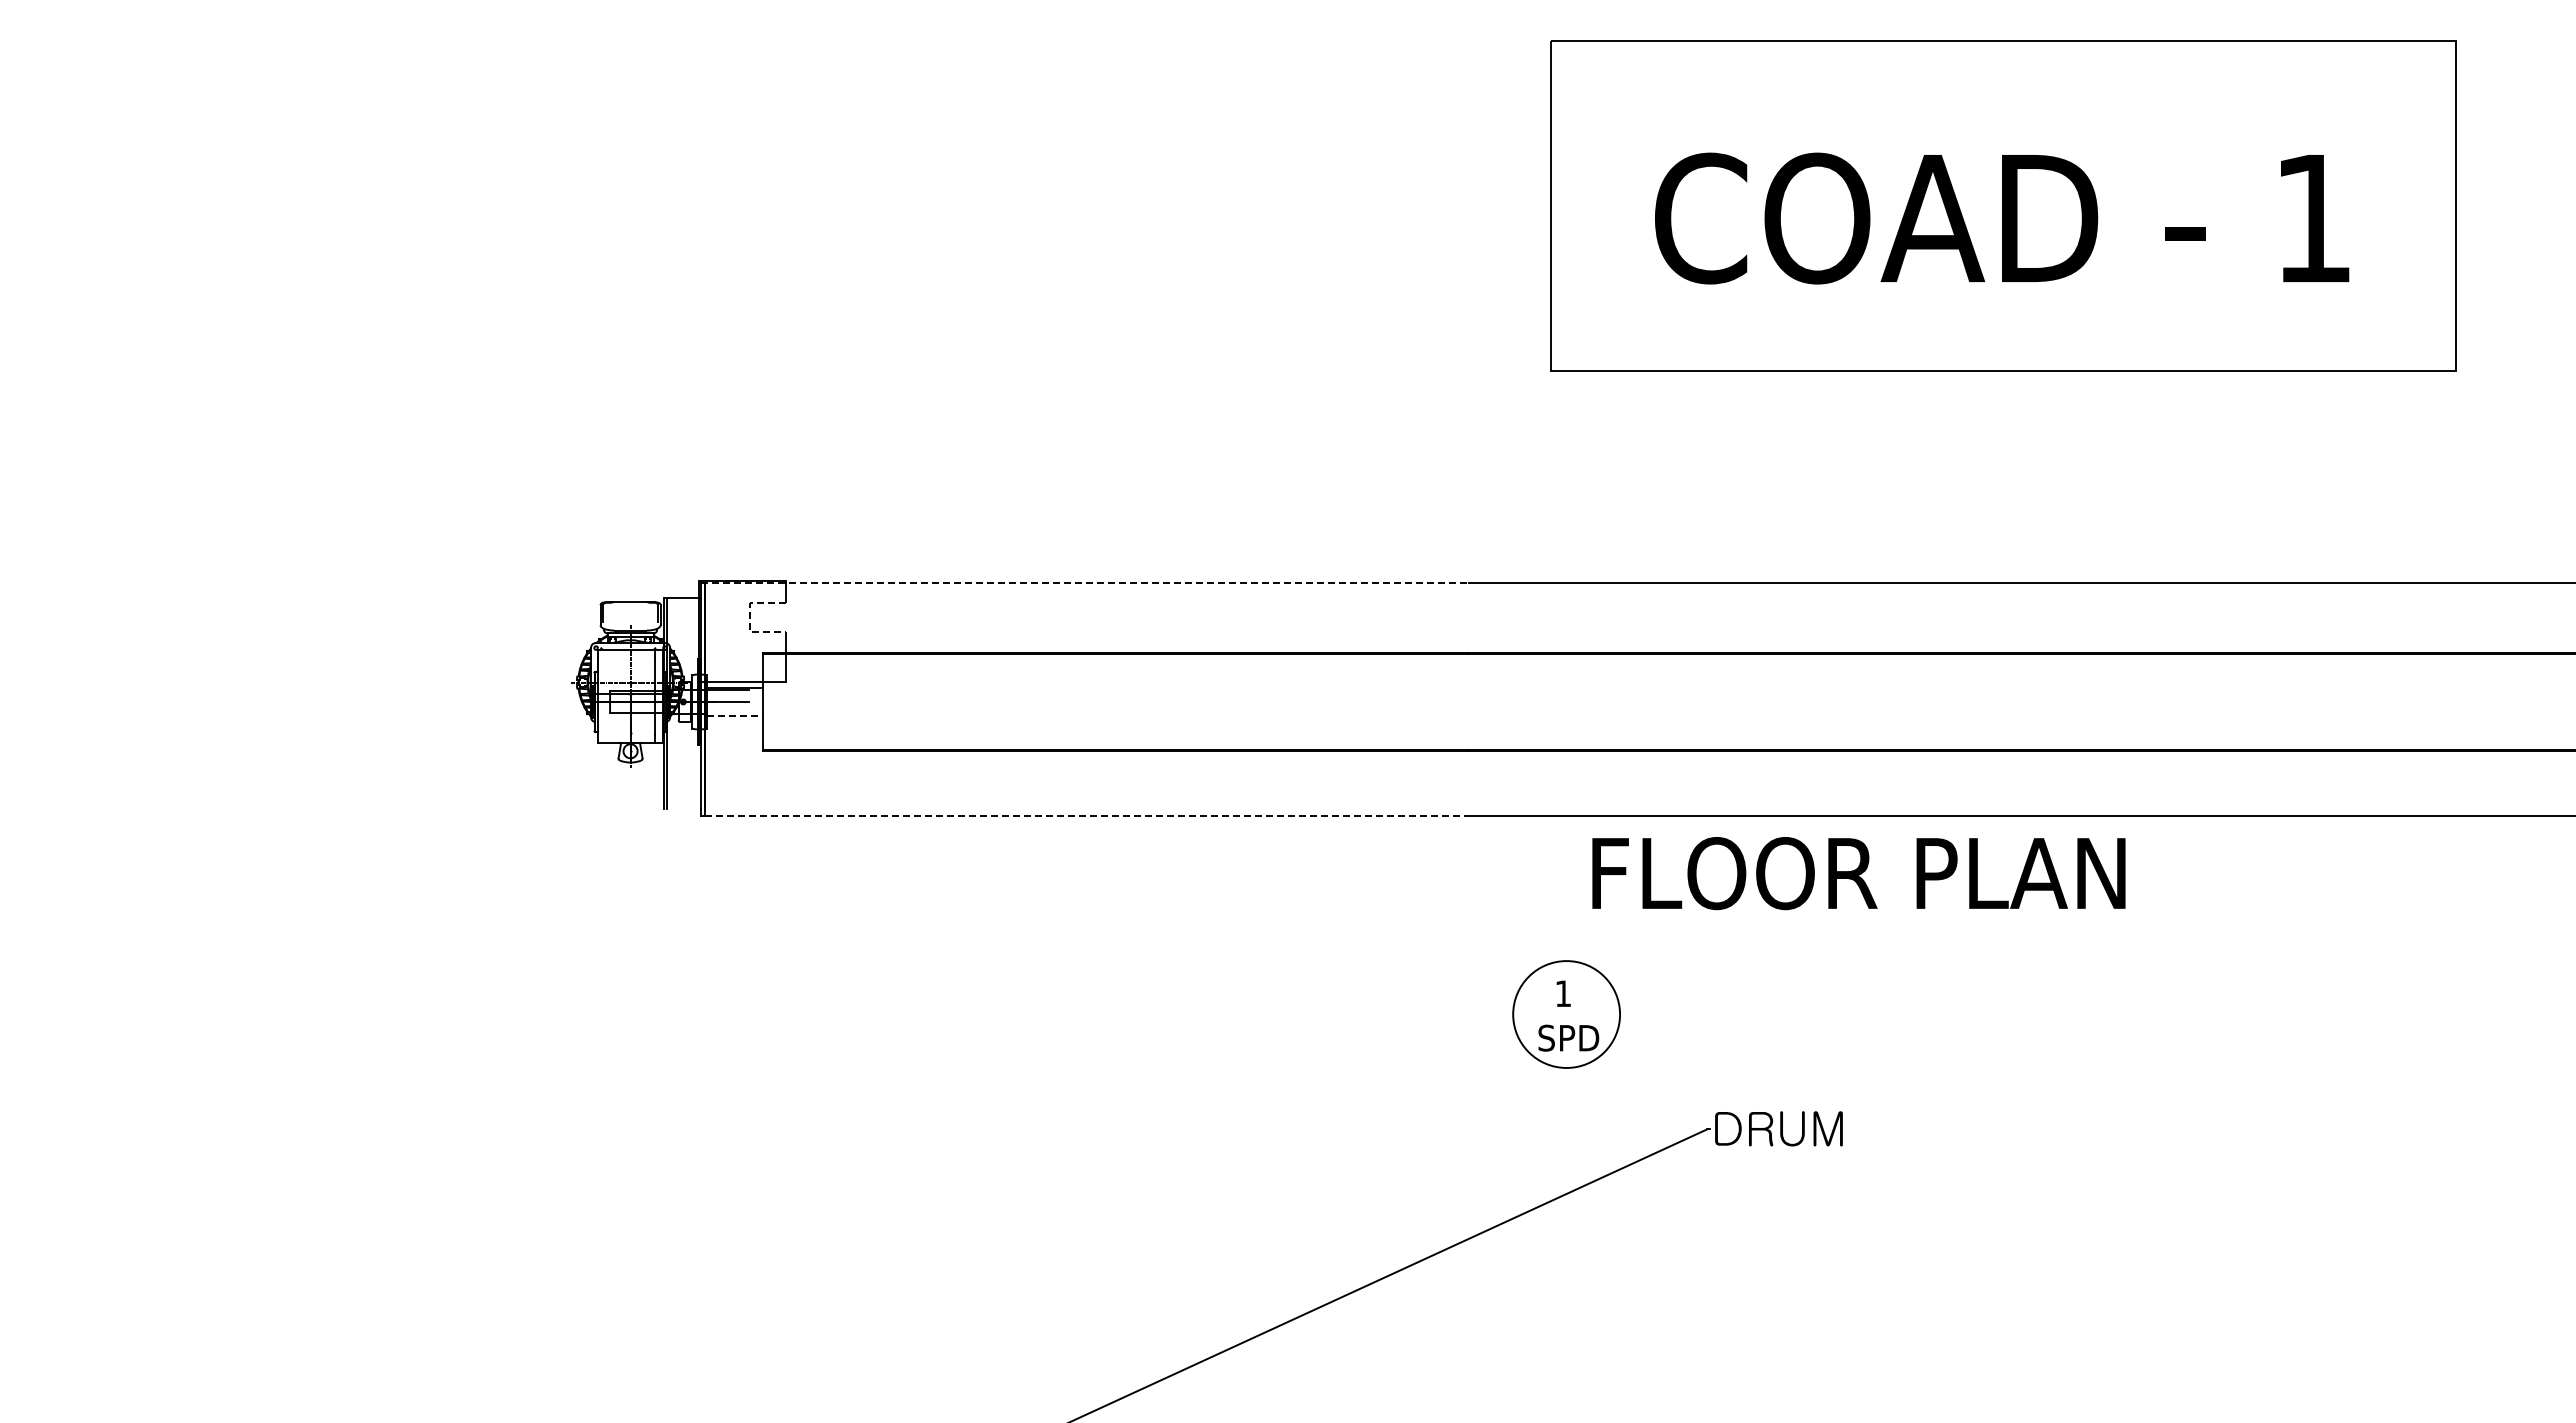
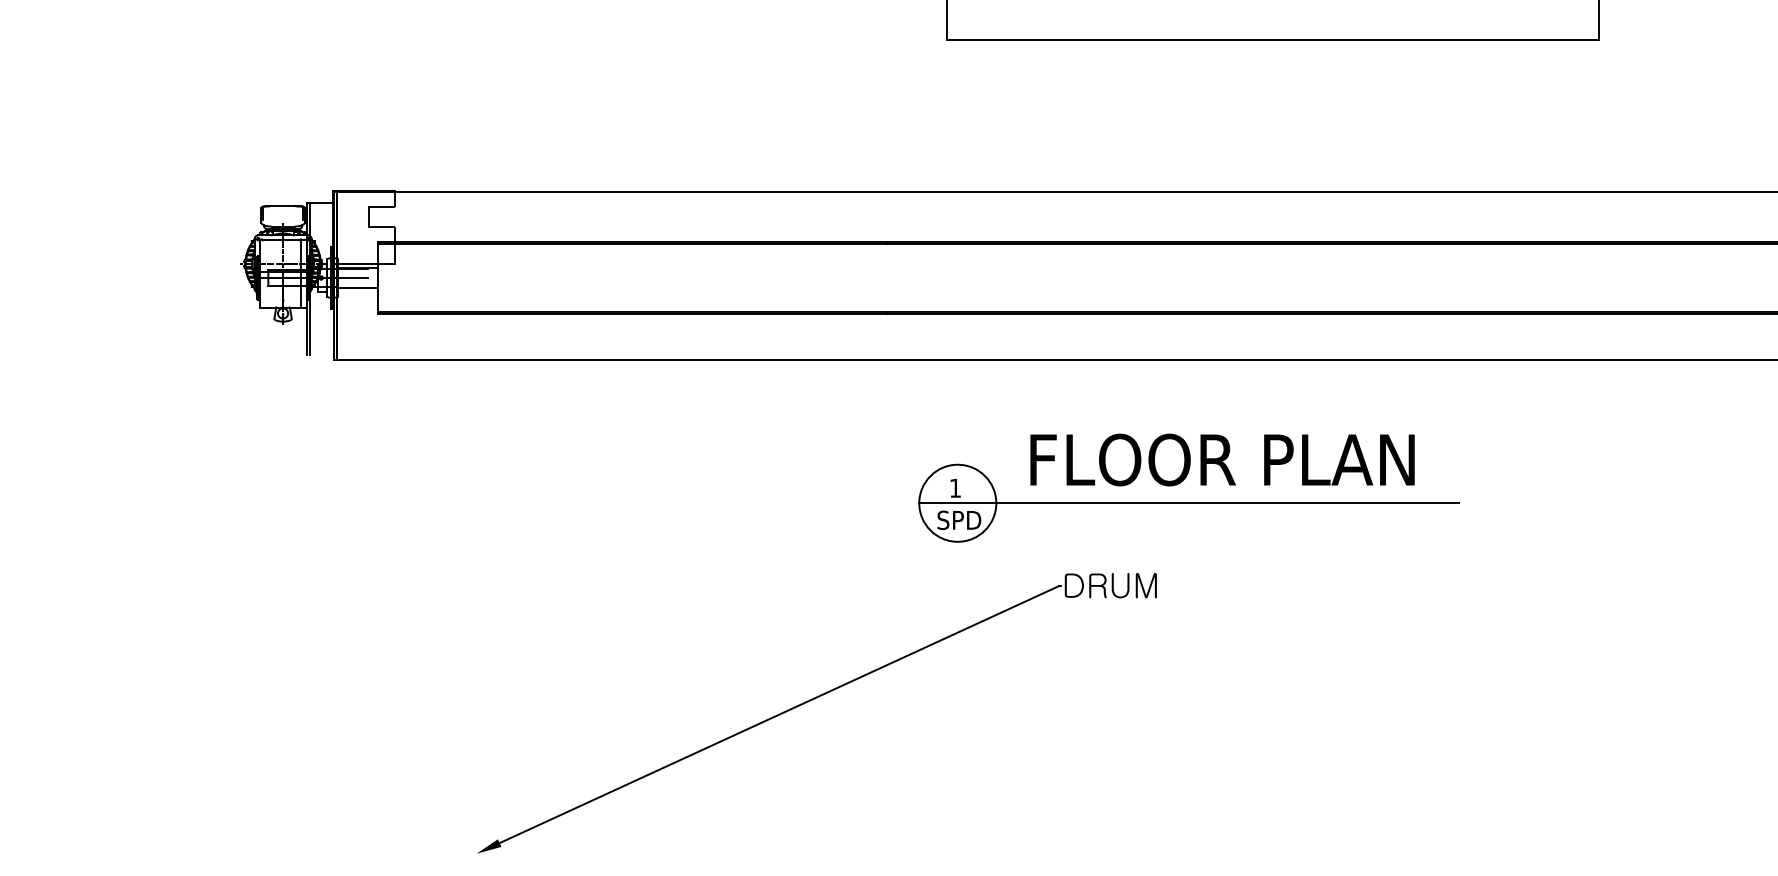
line: (1084, 583) -> (610, 192), dashed -> solid
line: (750, 618) -> (369, 217), dashed -> solid
line: (734, 716) -> (358, 288), dashed -> solid
line: (1086, 816) -> (611, 360), dashed -> solid
text: (1858, 873) -> (1222, 460), moved
line: (1887, 1014) -> (1189, 503), added

